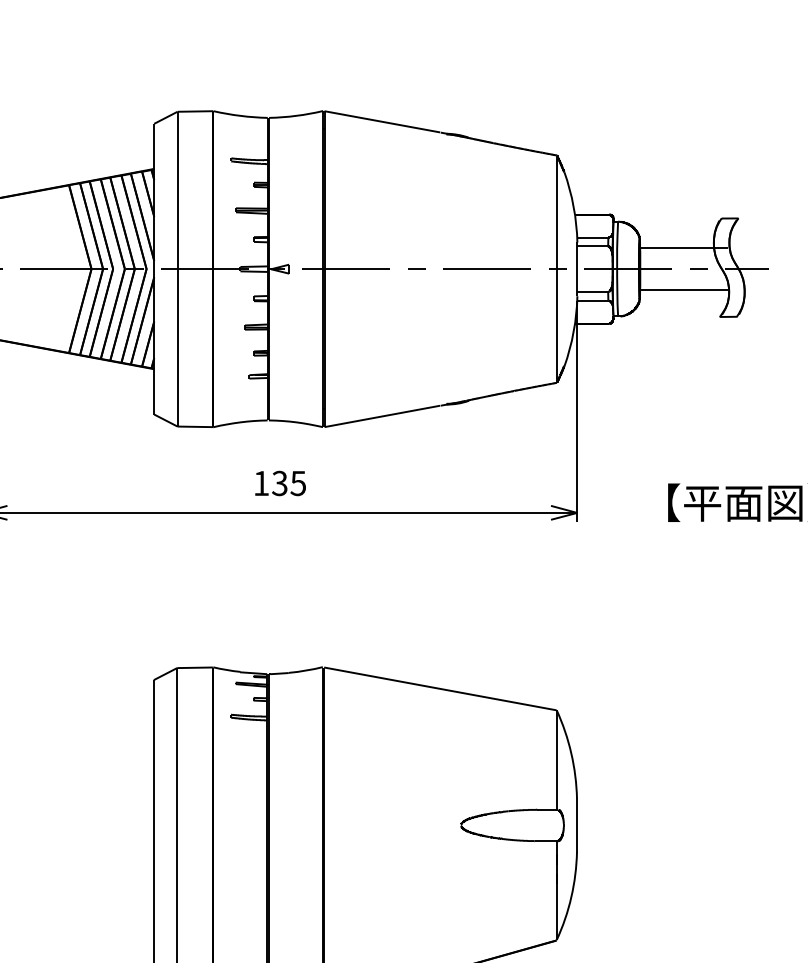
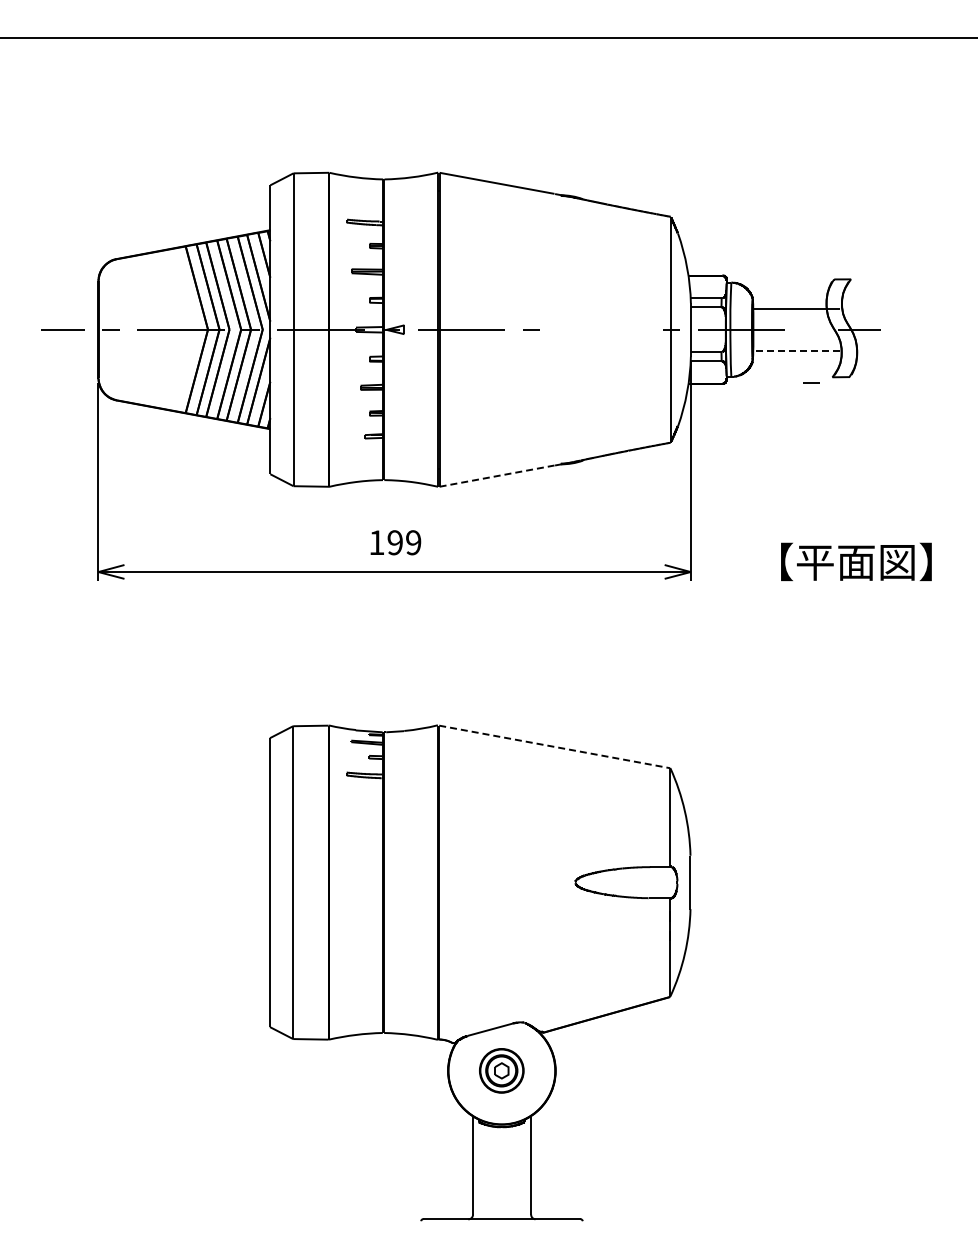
line: (487, 268) -> (601, 329), removed
line: (698, 268) -> (811, 382), moved
line: (683, 290) -> (796, 350), solid -> dashed
line: (382, 416) -> (497, 476), solid -> dashed
text: (289, 483) -> (404, 542), 135 -> 199
line: (441, 689) -> (555, 747), solid -> dashed

